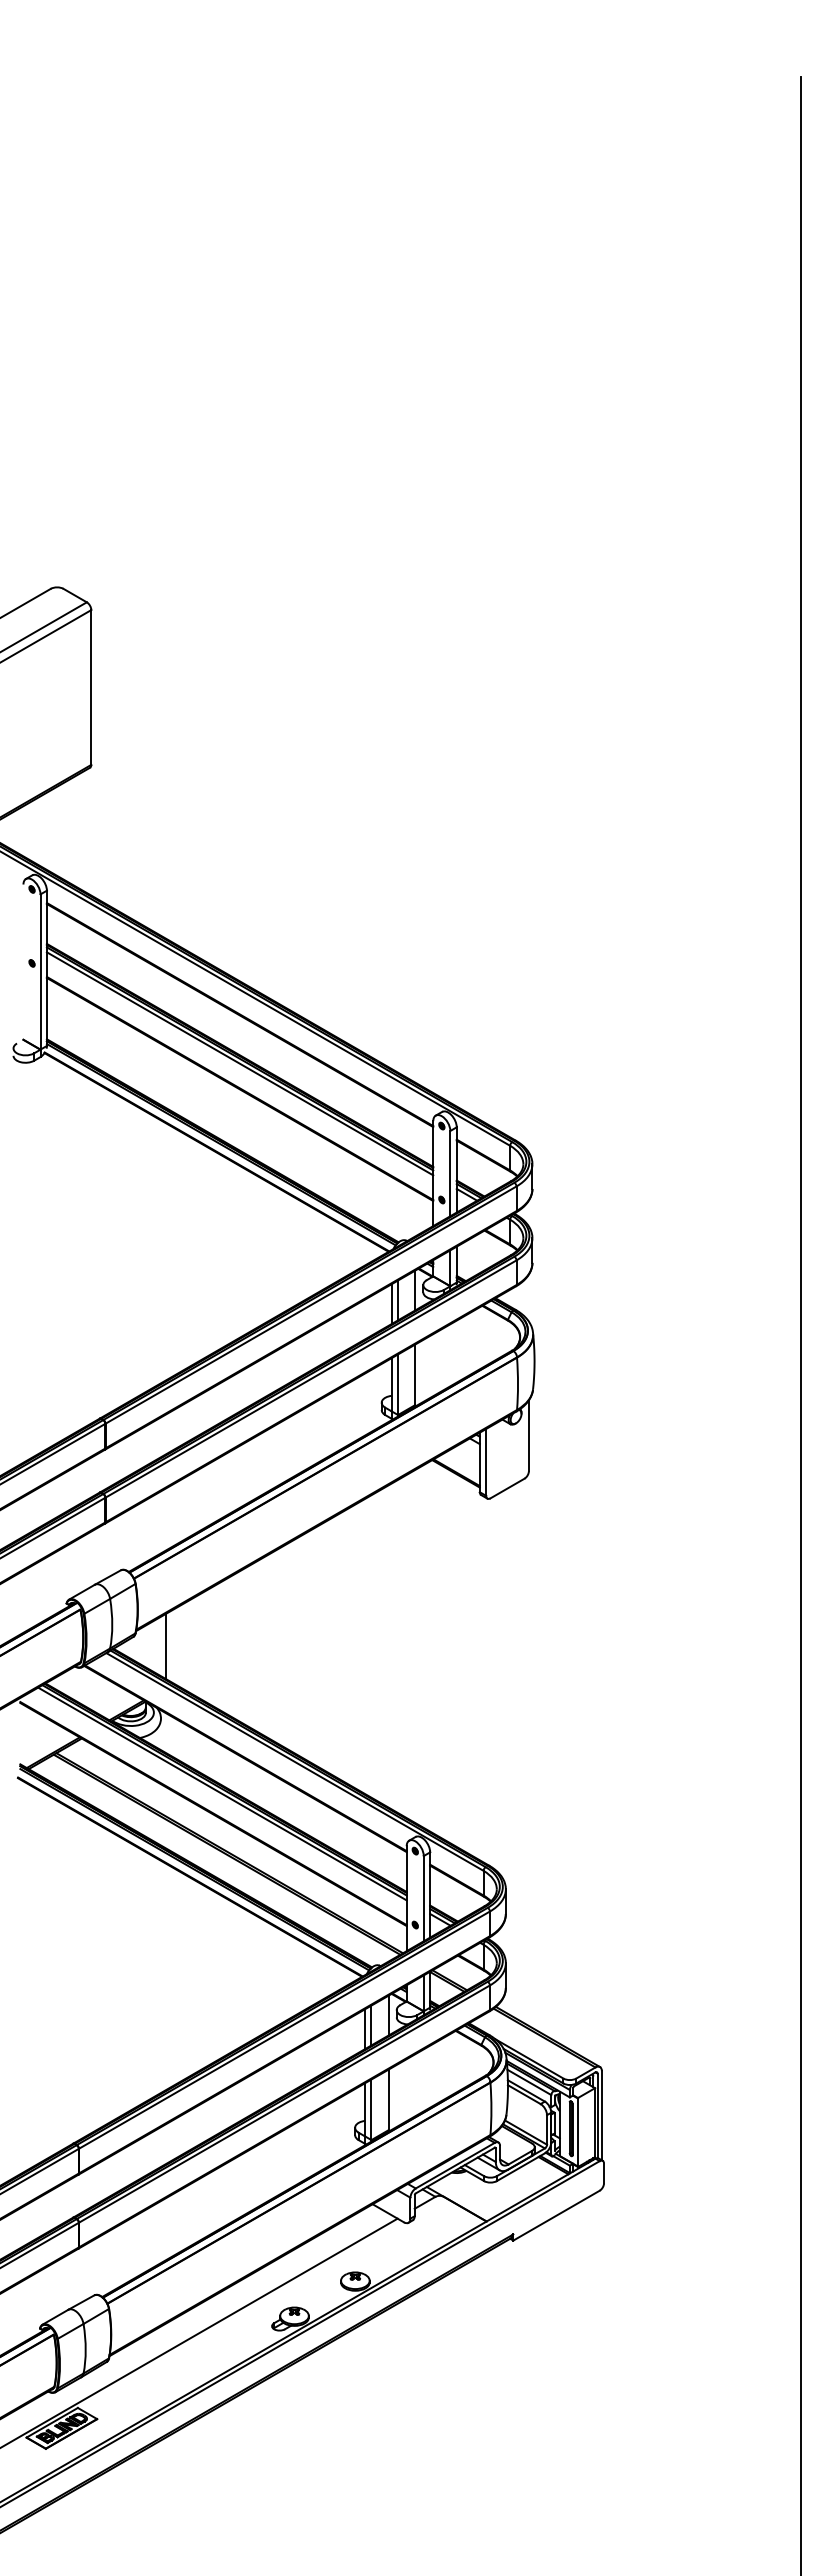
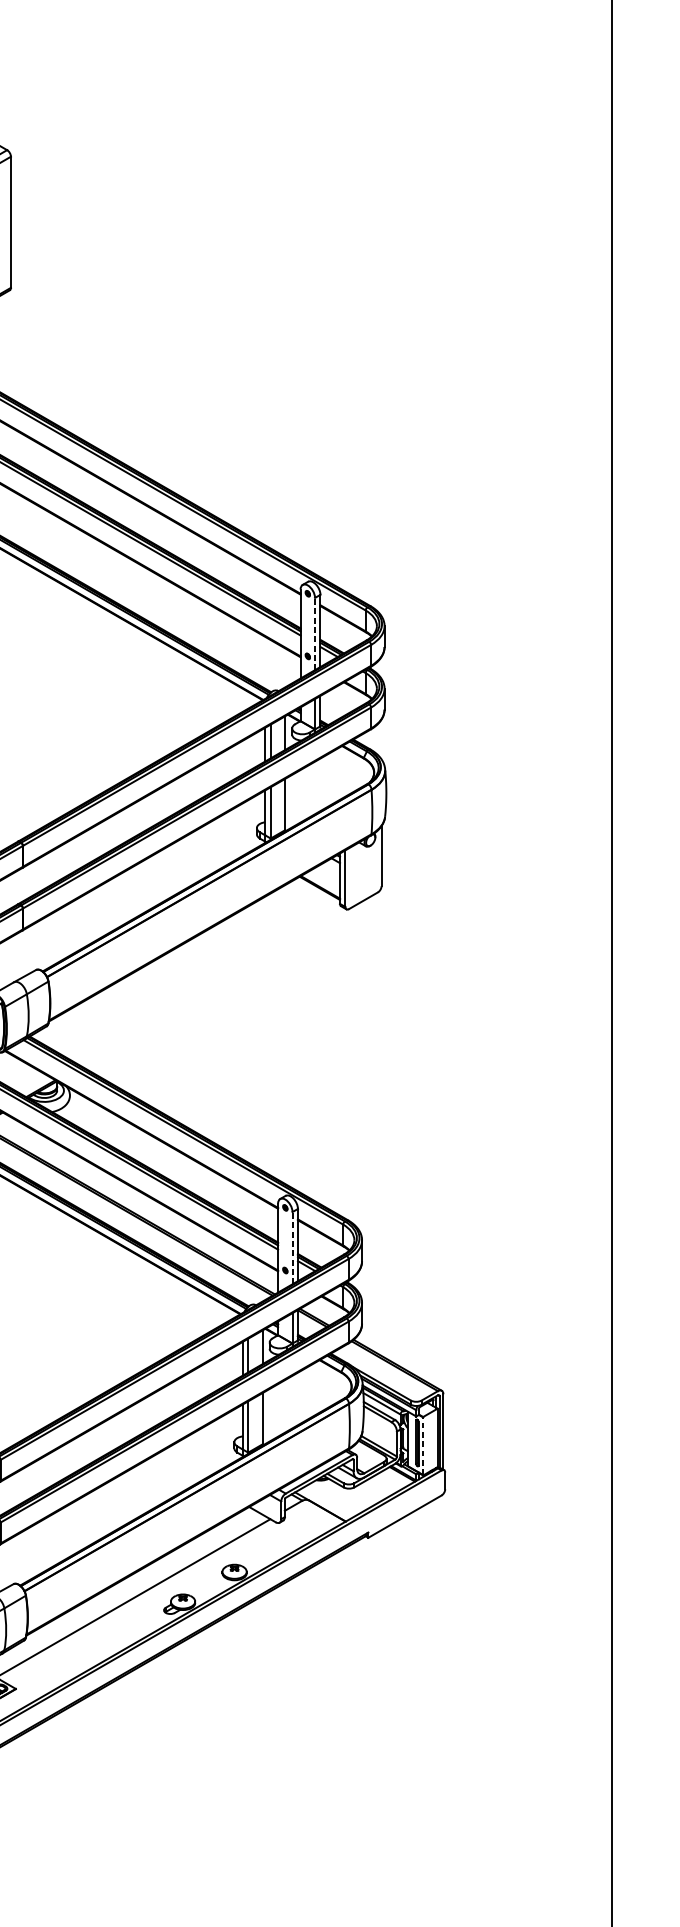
line: (450, 1173) -> (315, 633), solid -> dashed
line: (166, 1646) -> (74, 1034), removed
line: (423, 1898) -> (292, 1248), solid -> dashed
line: (578, 2132) -> (423, 1446), solid -> dashed

